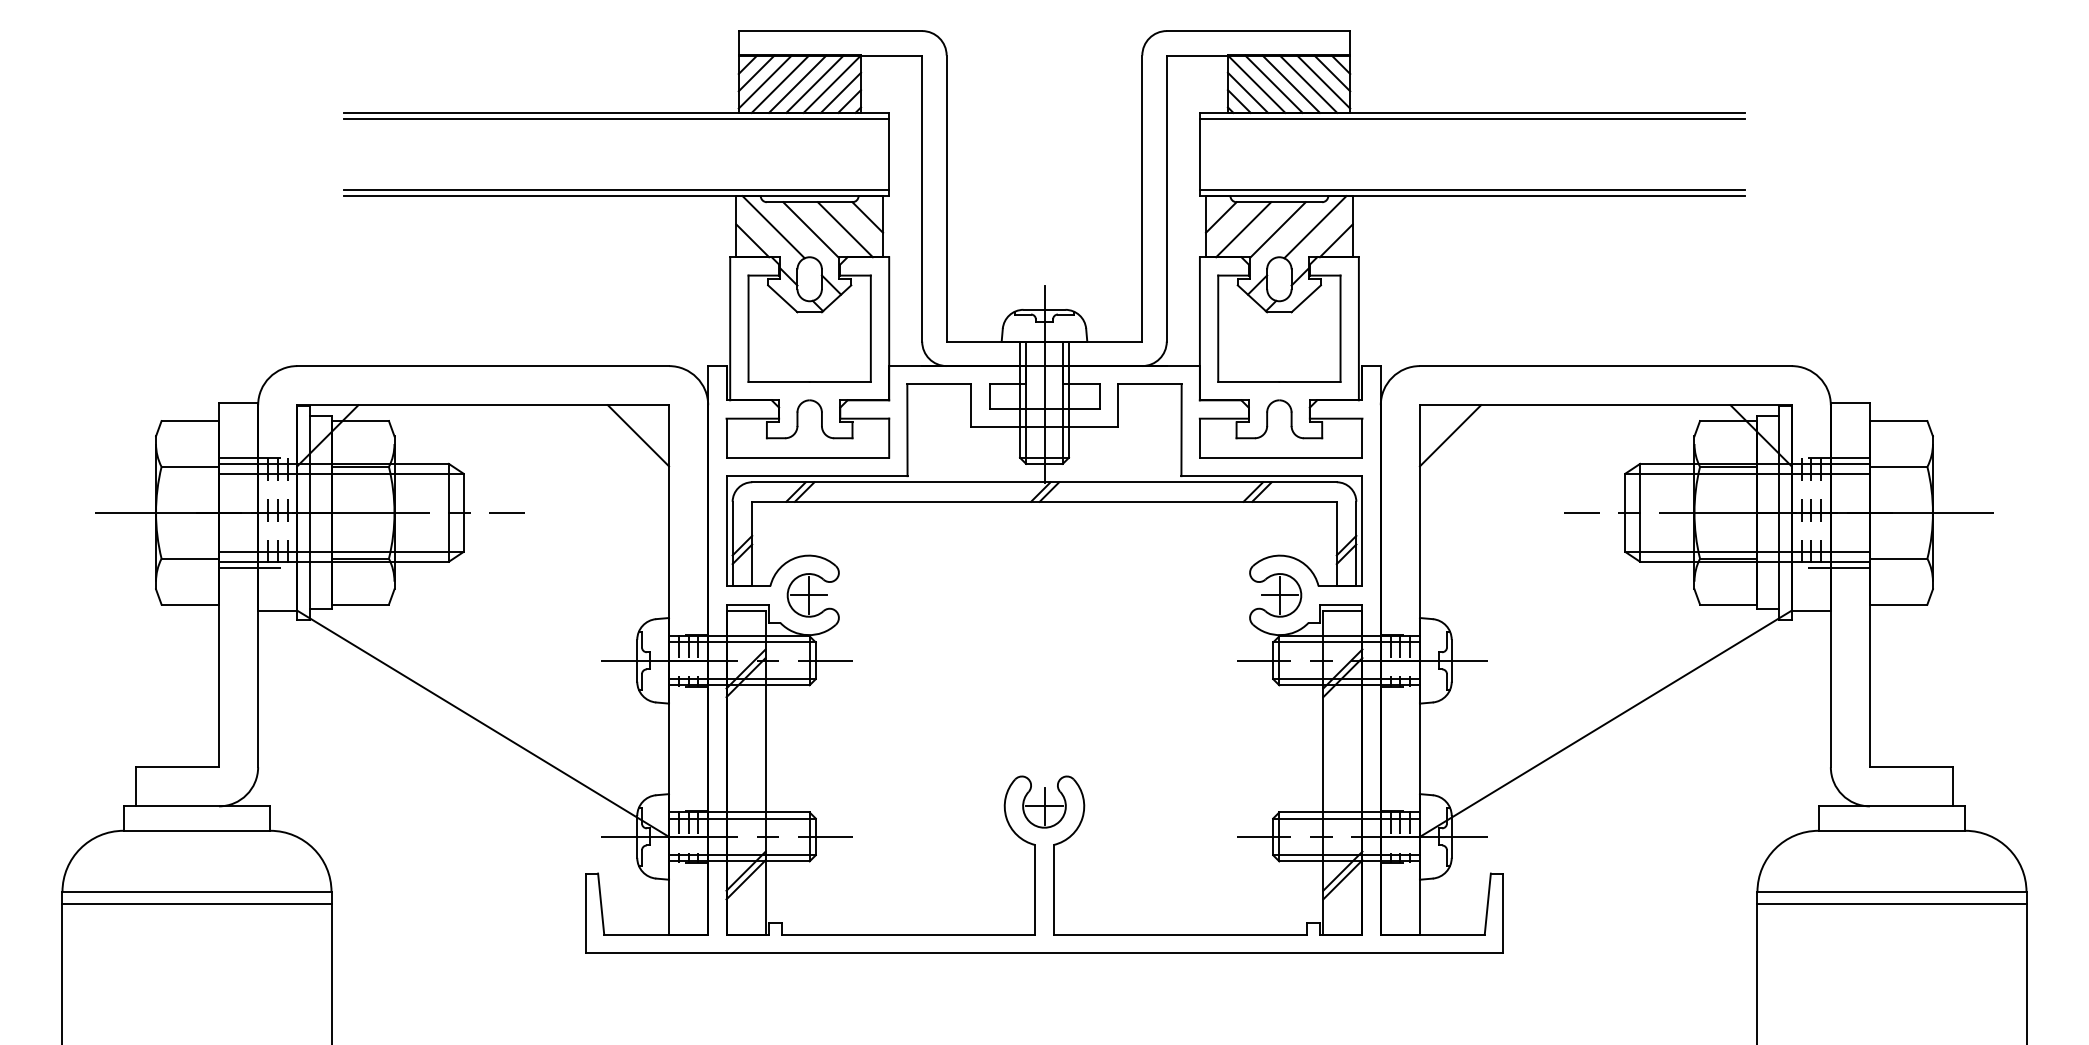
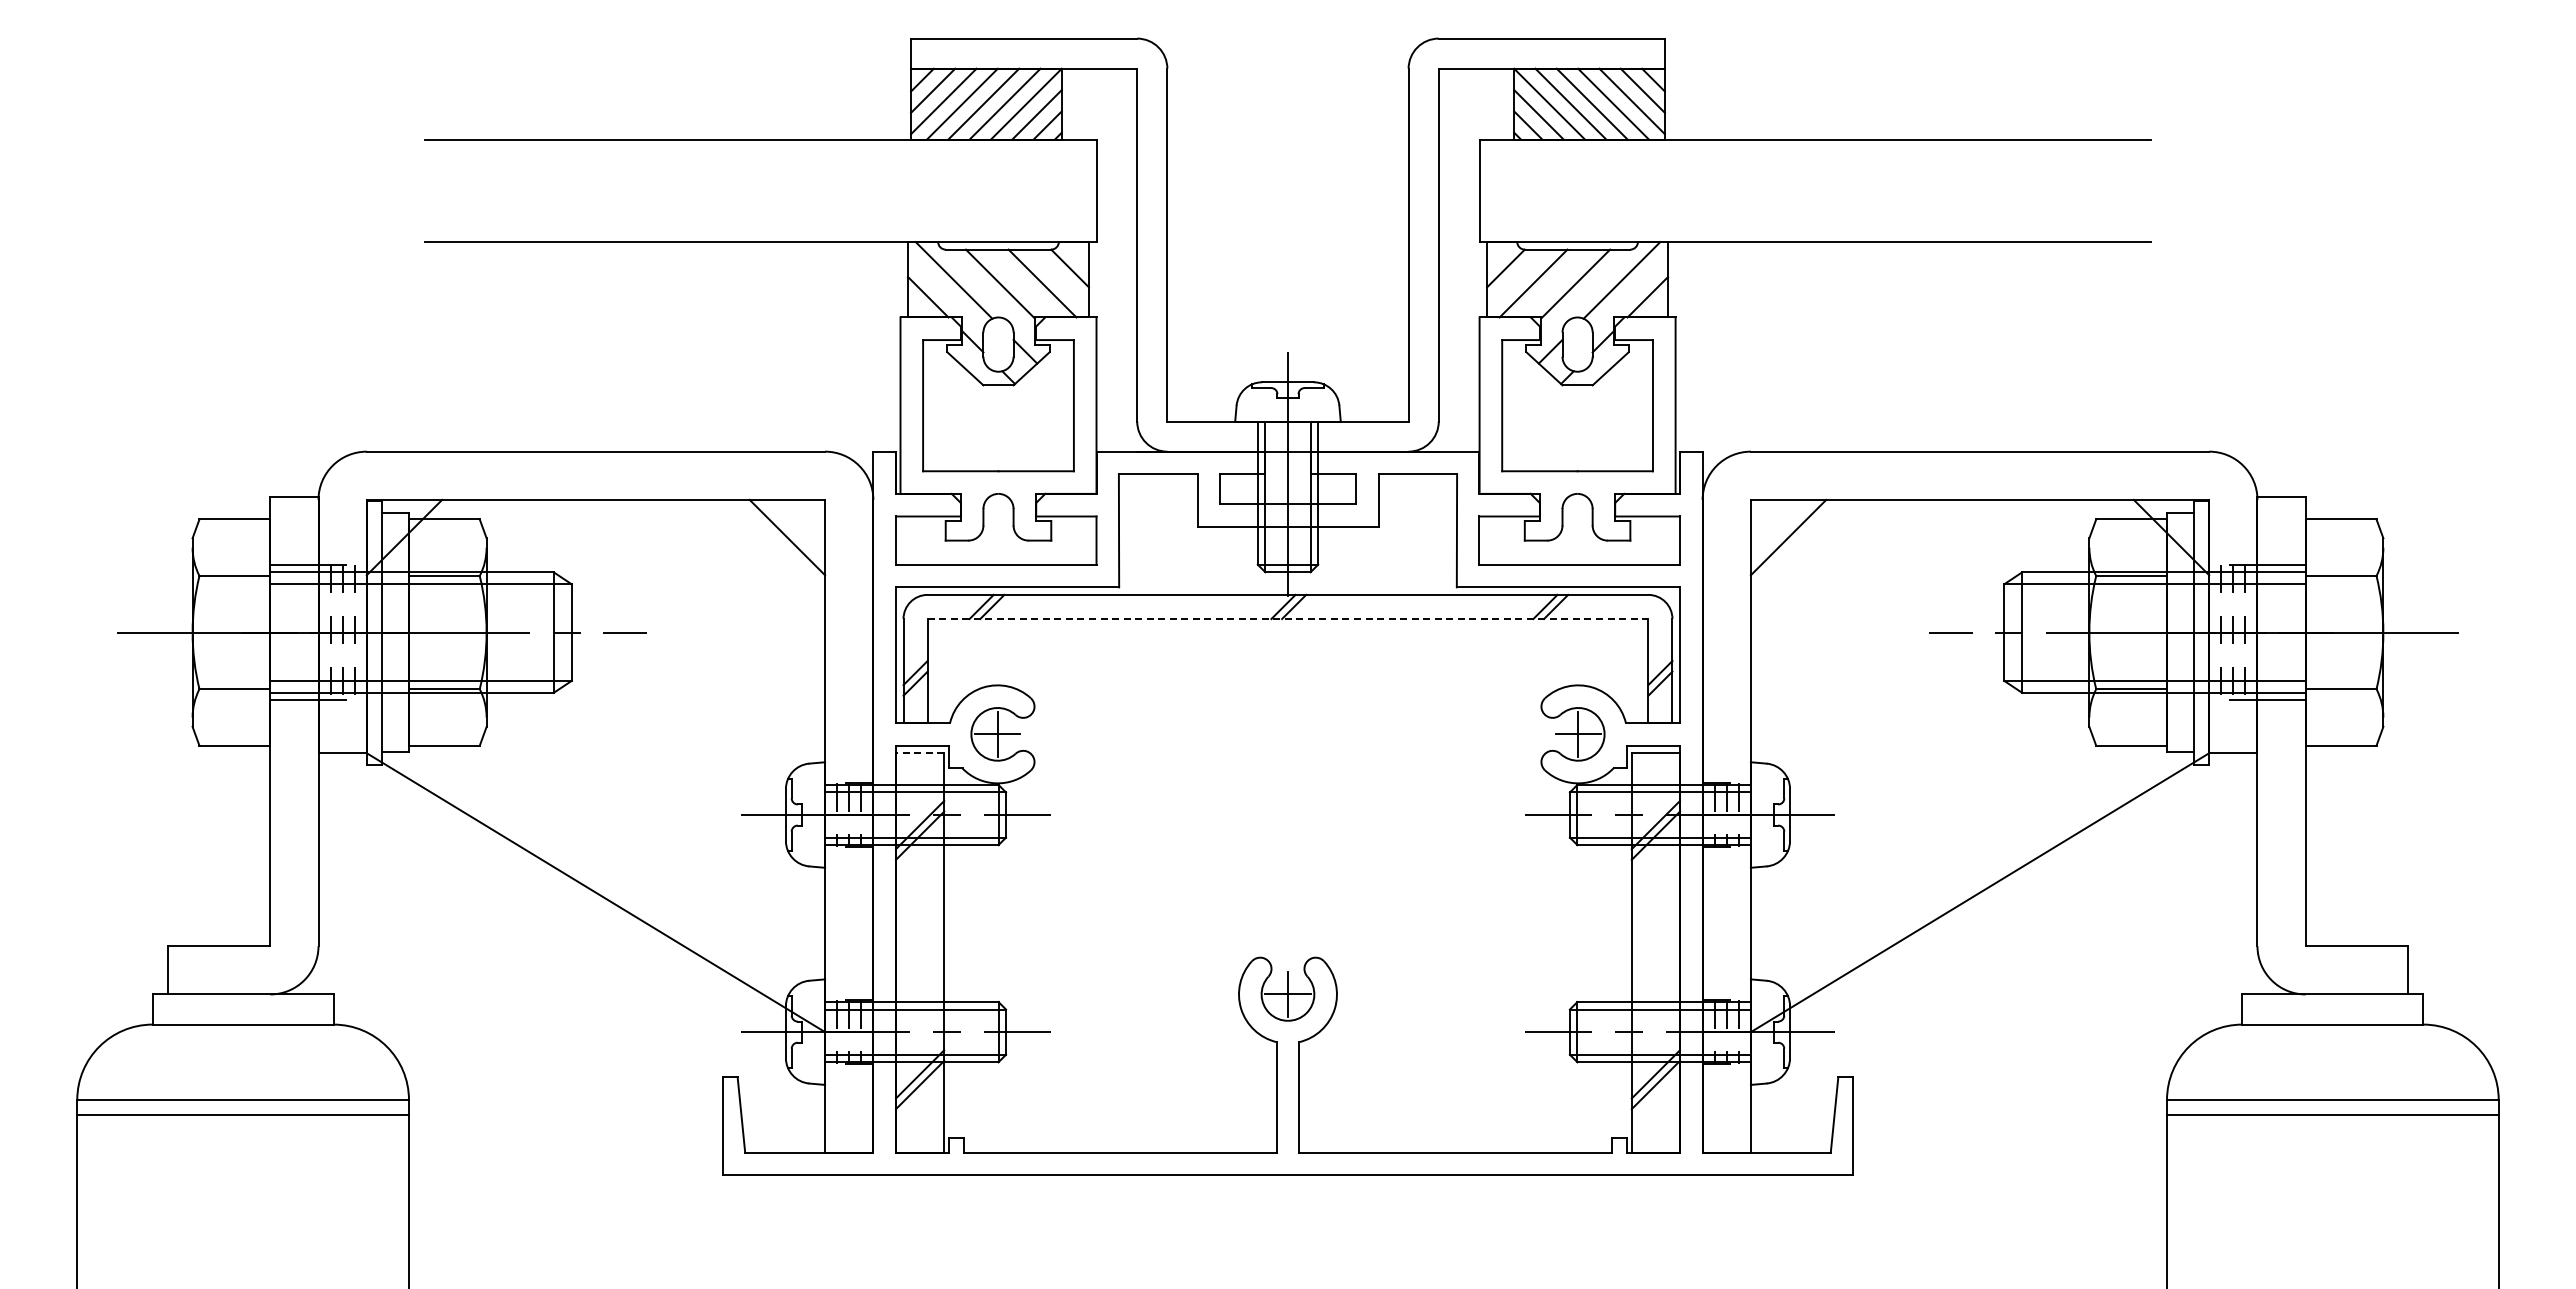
line: (616, 119) -> (760, 147), removed
line: (1472, 119) -> (1815, 147), removed
line: (616, 189) -> (760, 234), removed
line: (1472, 189) -> (1815, 234), removed
line: (1044, 502) -> (1288, 619), solid -> dashed
line: (745, 610) -> (919, 753), solid -> dashed

